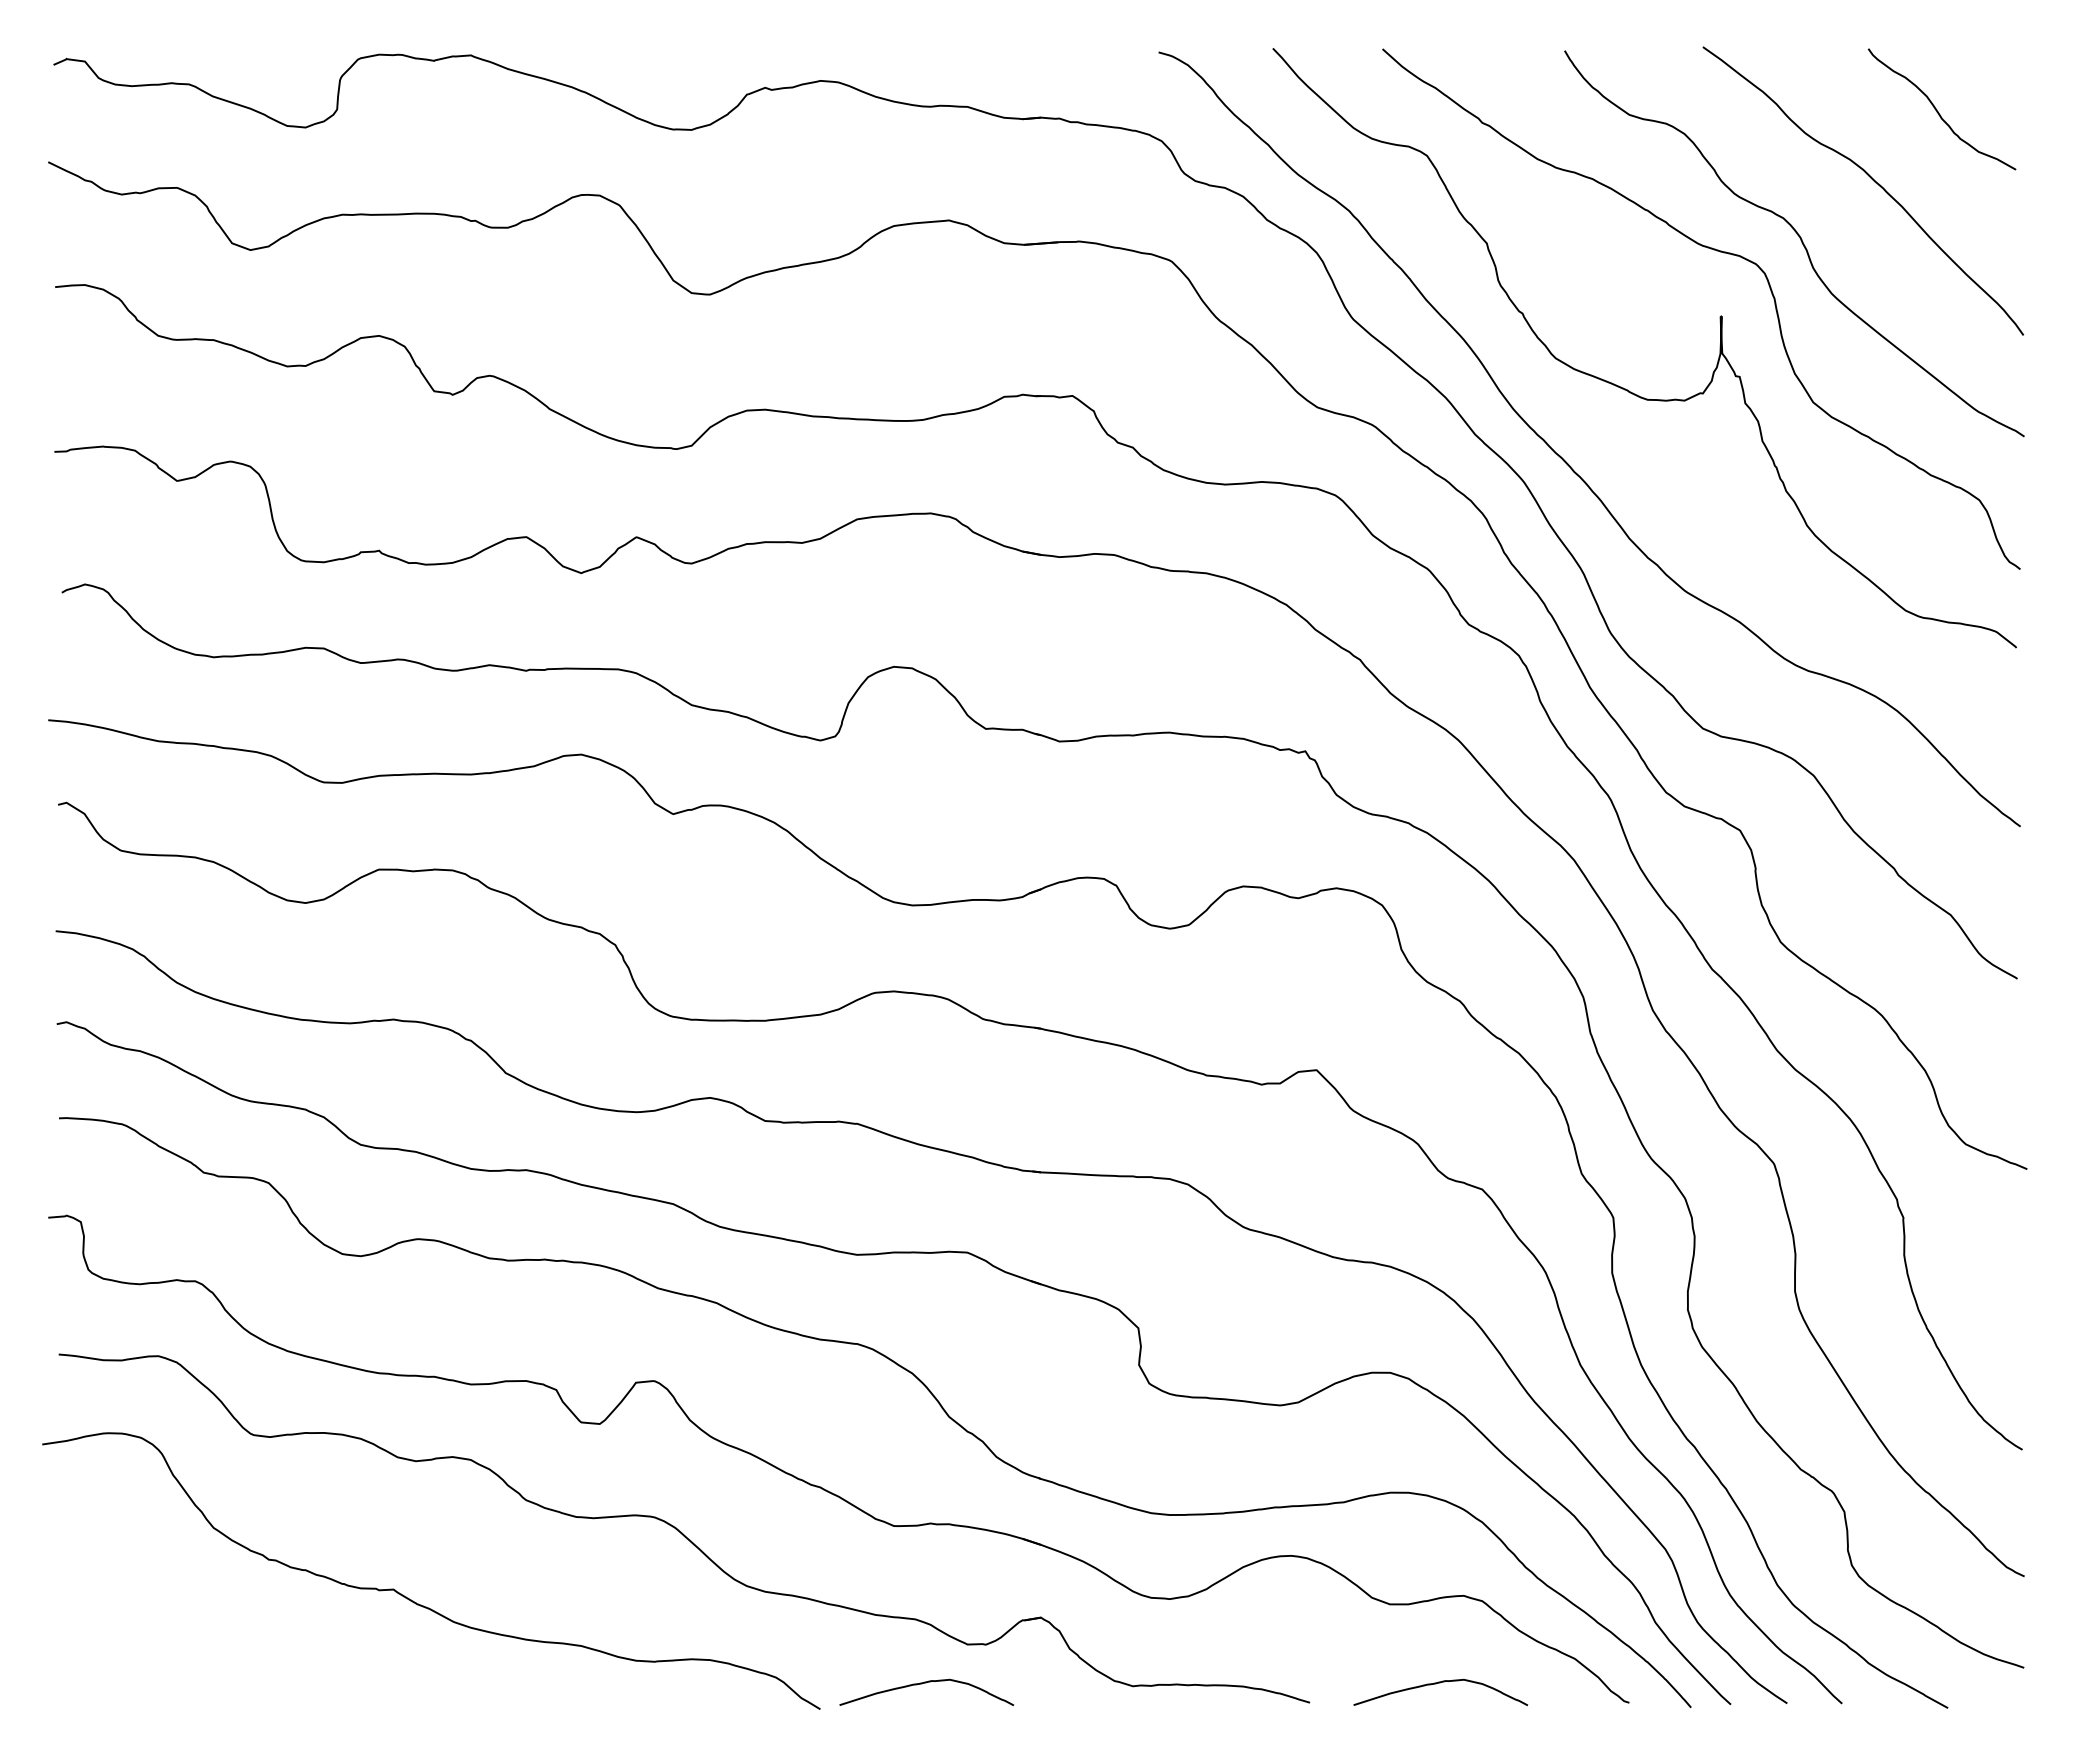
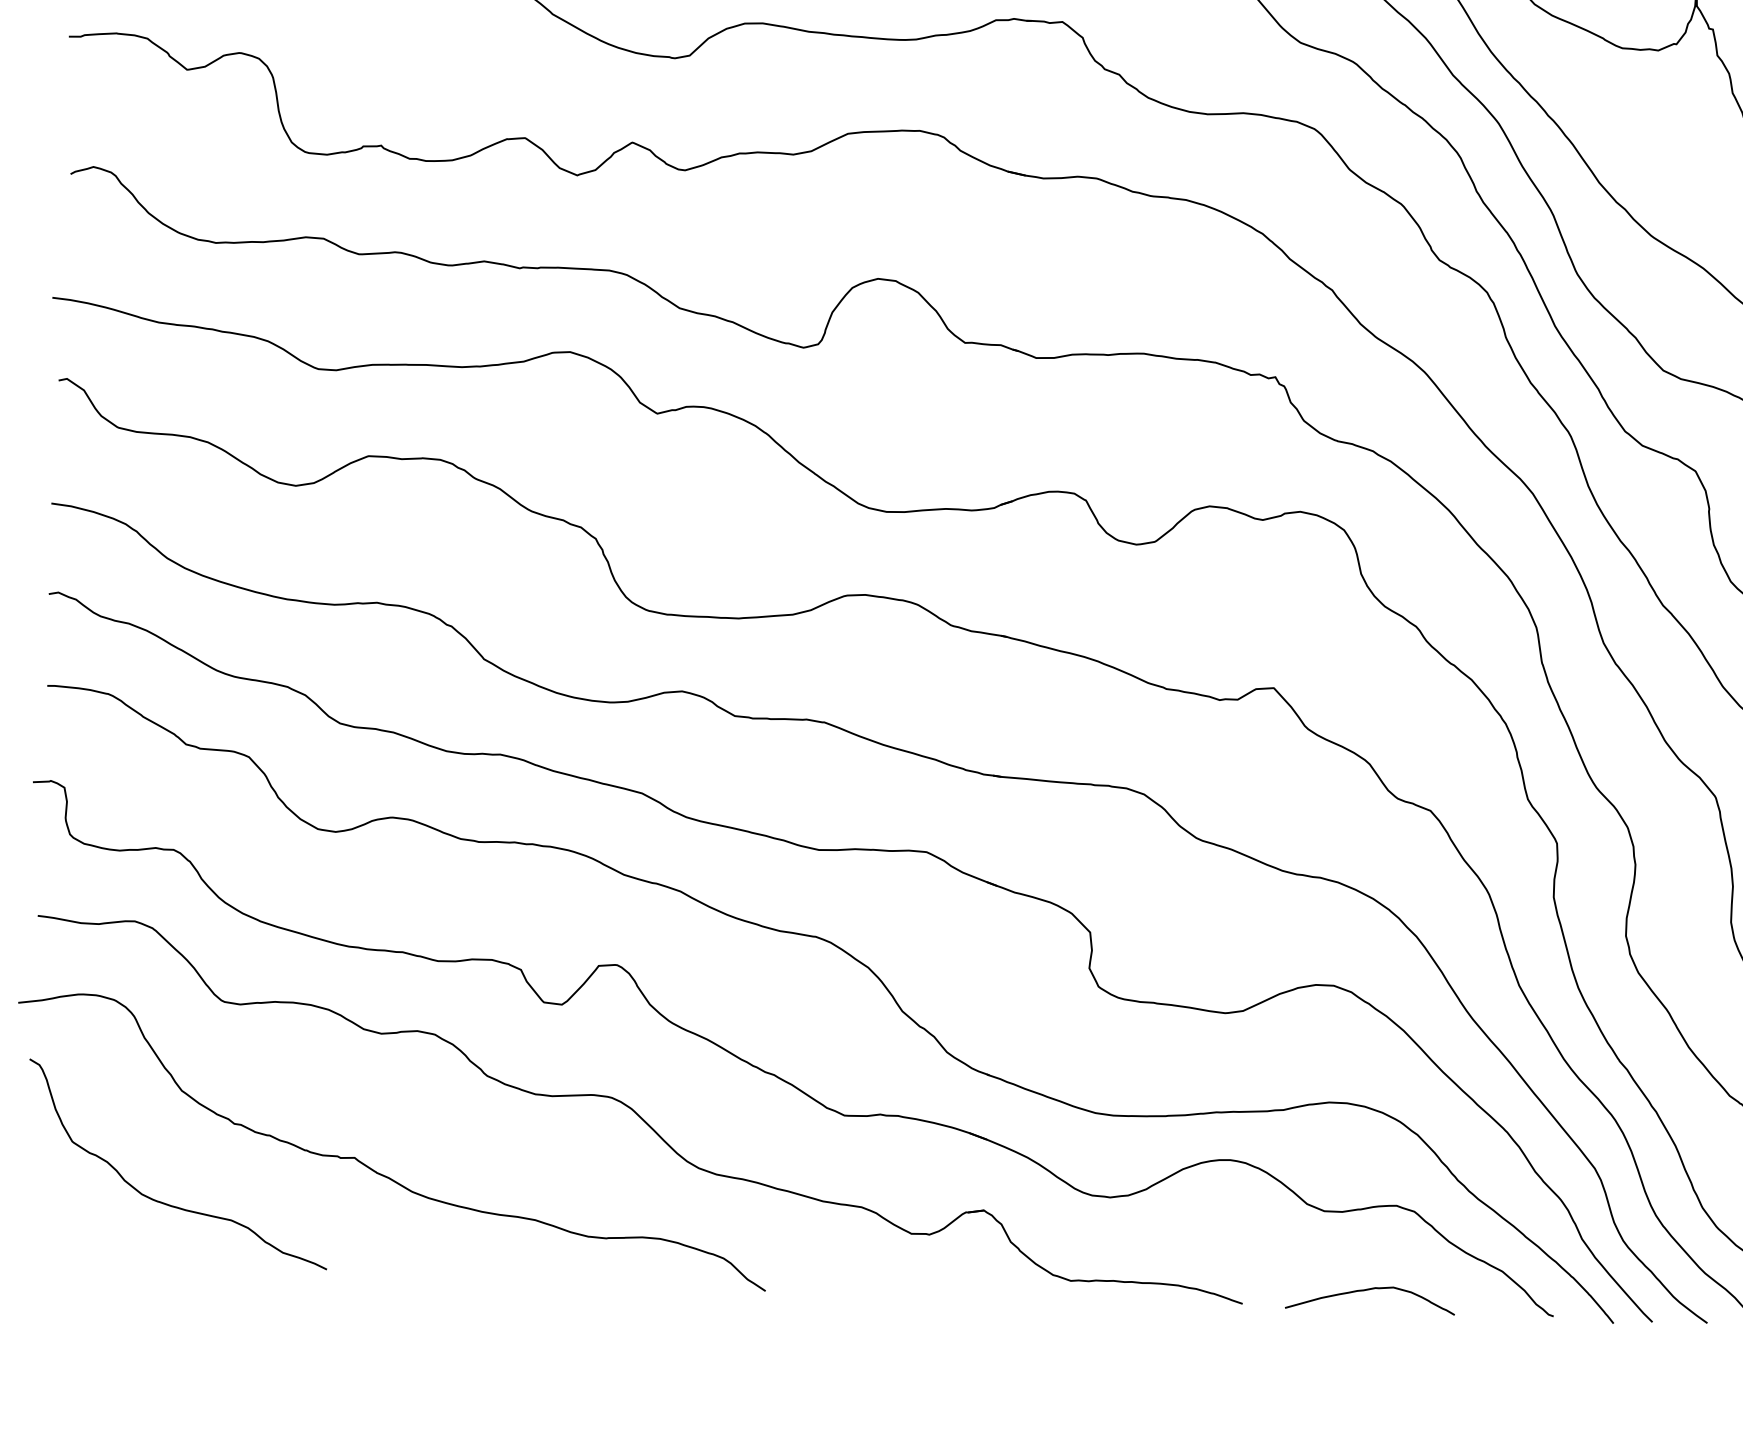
curve: (198, 1642) -> (162, 1201), added
curve: (922, 1684) -> (866, 1270), removed

